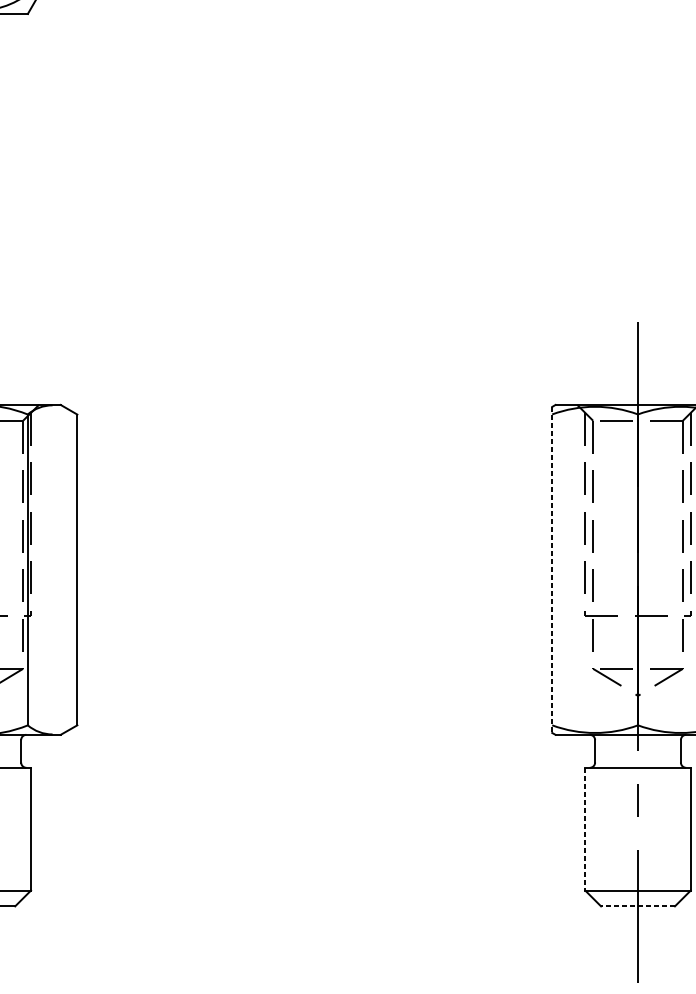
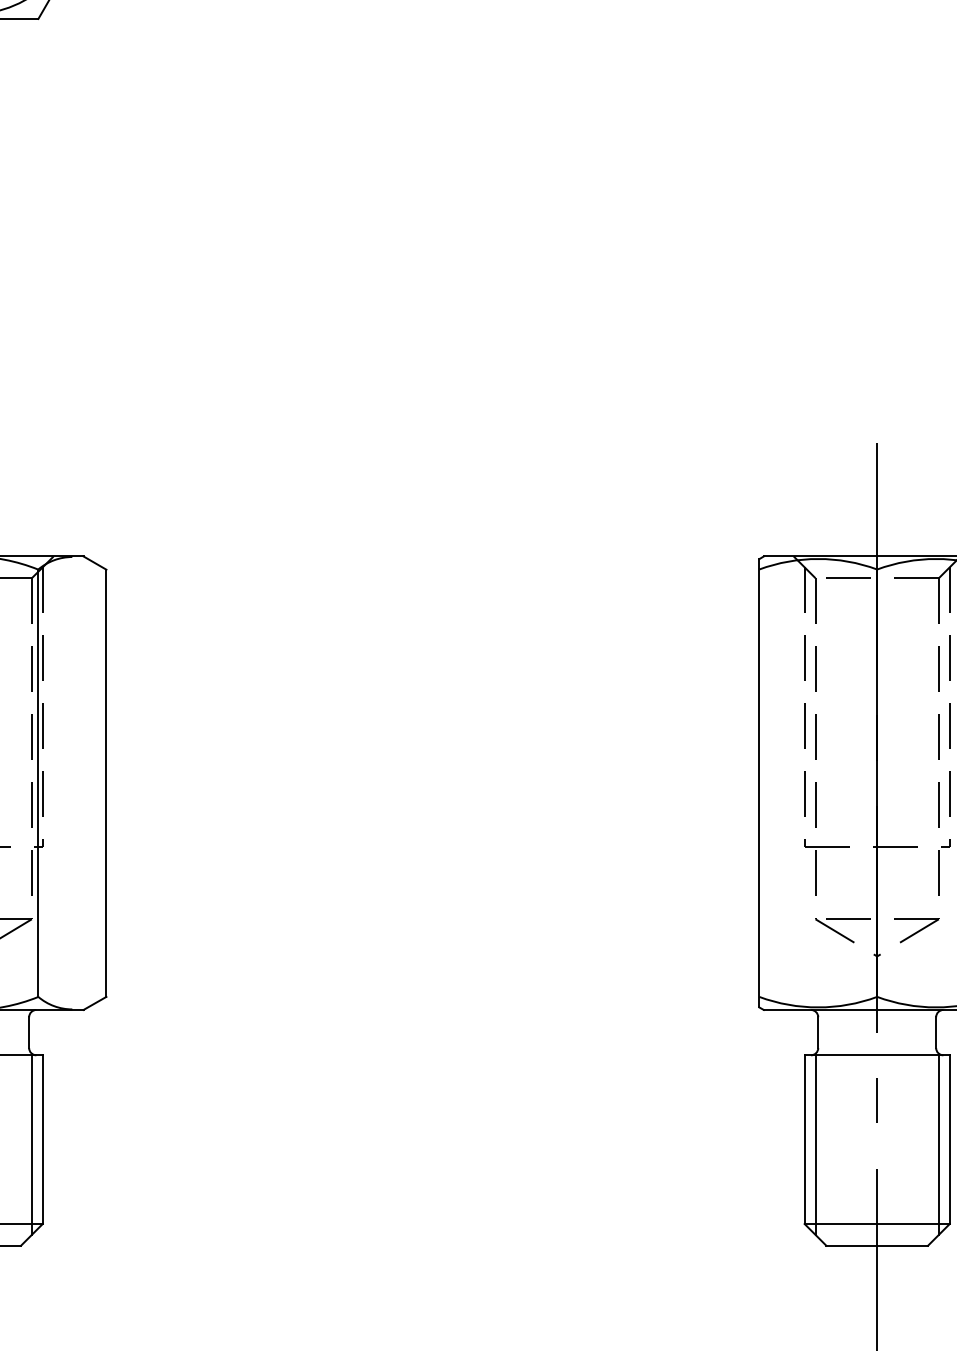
line: (552, 570) -> (759, 783), dashed -> solid
line: (585, 829) -> (804, 1140), dashed -> solid
line: (22, 831) -> (31, 1143), added
line: (593, 831) -> (815, 1143), added
line: (682, 831) -> (938, 1143), added
line: (638, 906) -> (877, 1245), dashed -> solid

